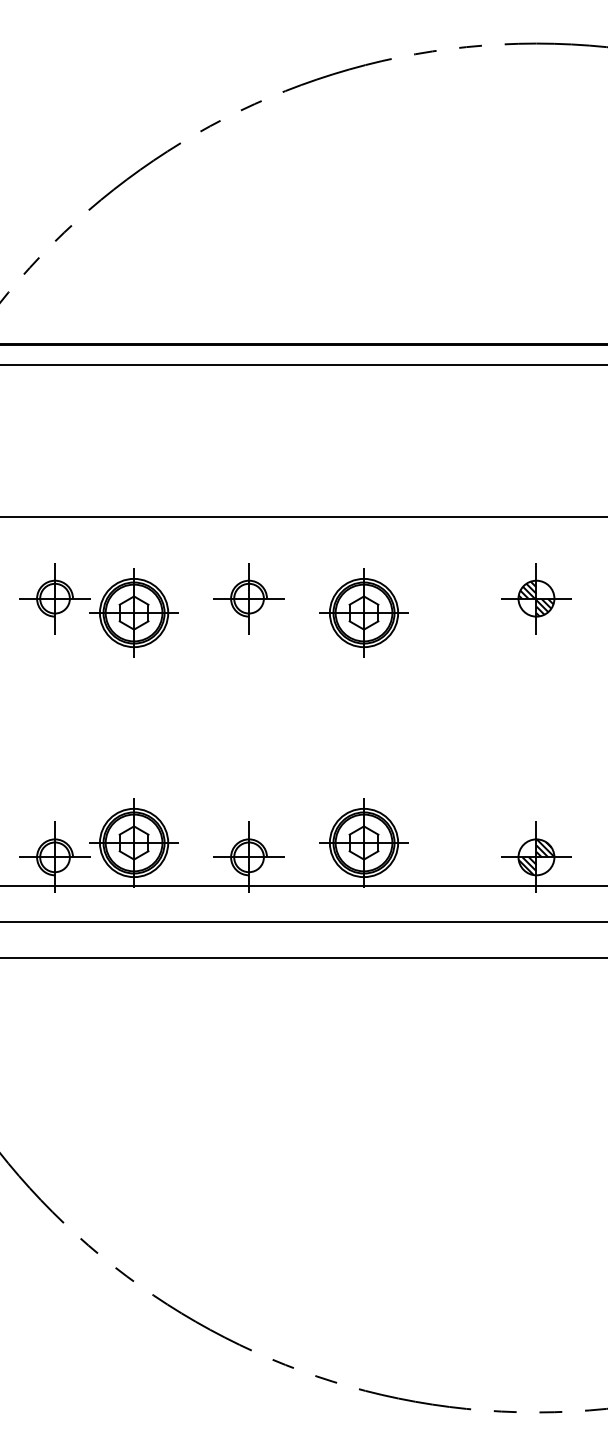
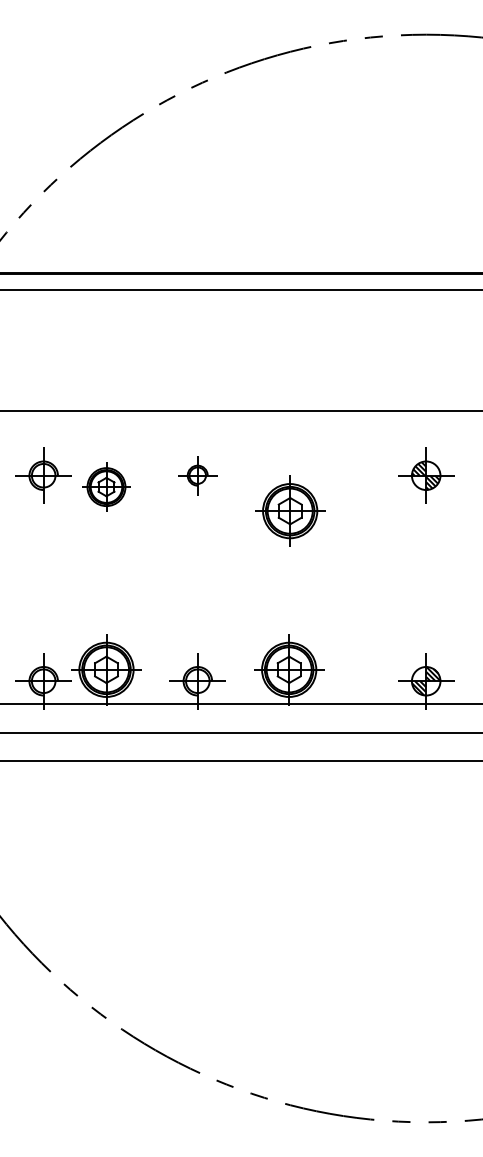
part: (248, 598) -> (197, 475), size x0.7
part: (134, 612) -> (106, 486), size x0.7
part: (364, 612) -> (290, 510), moved

